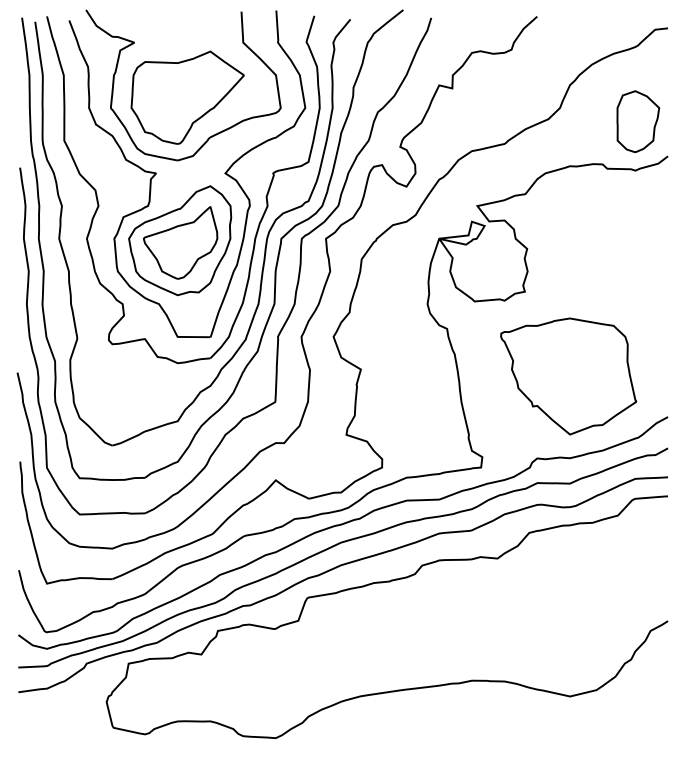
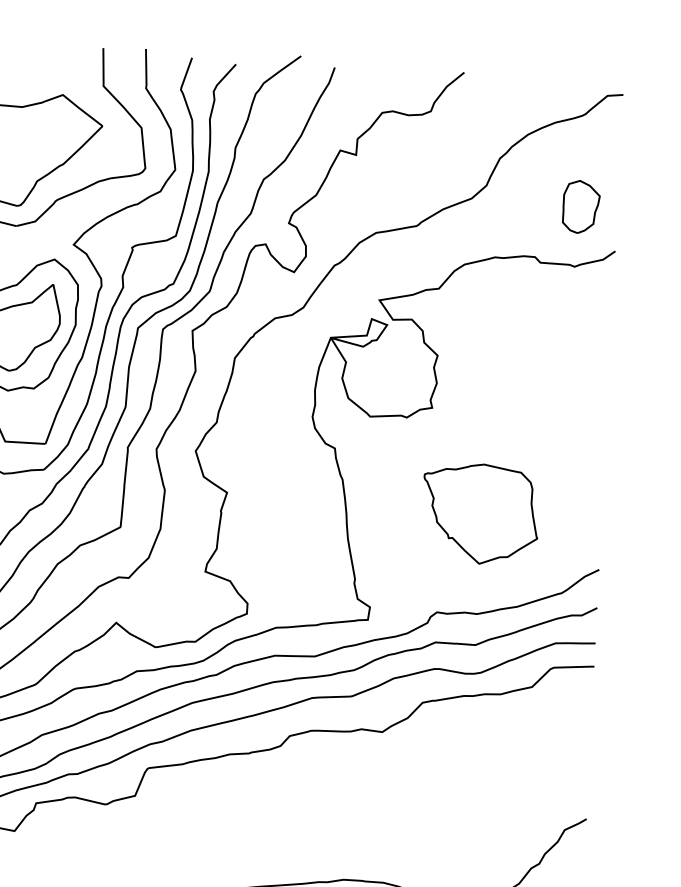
part: (638, 121) -> (581, 206), size x0.7
part: (568, 376) -> (480, 514), size x0.7

